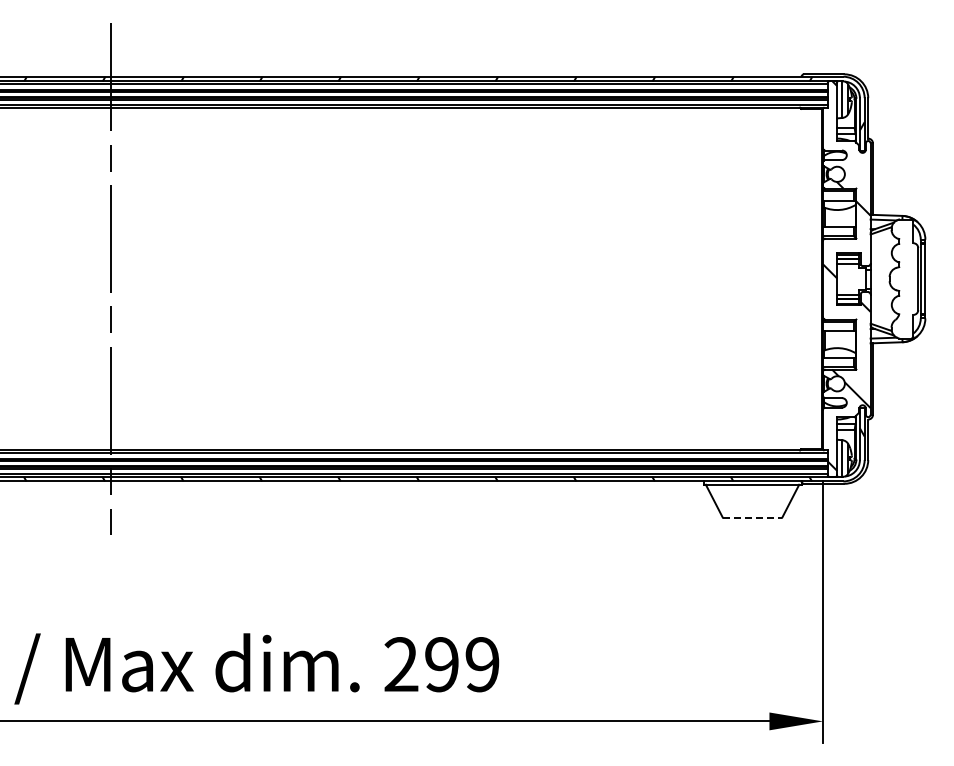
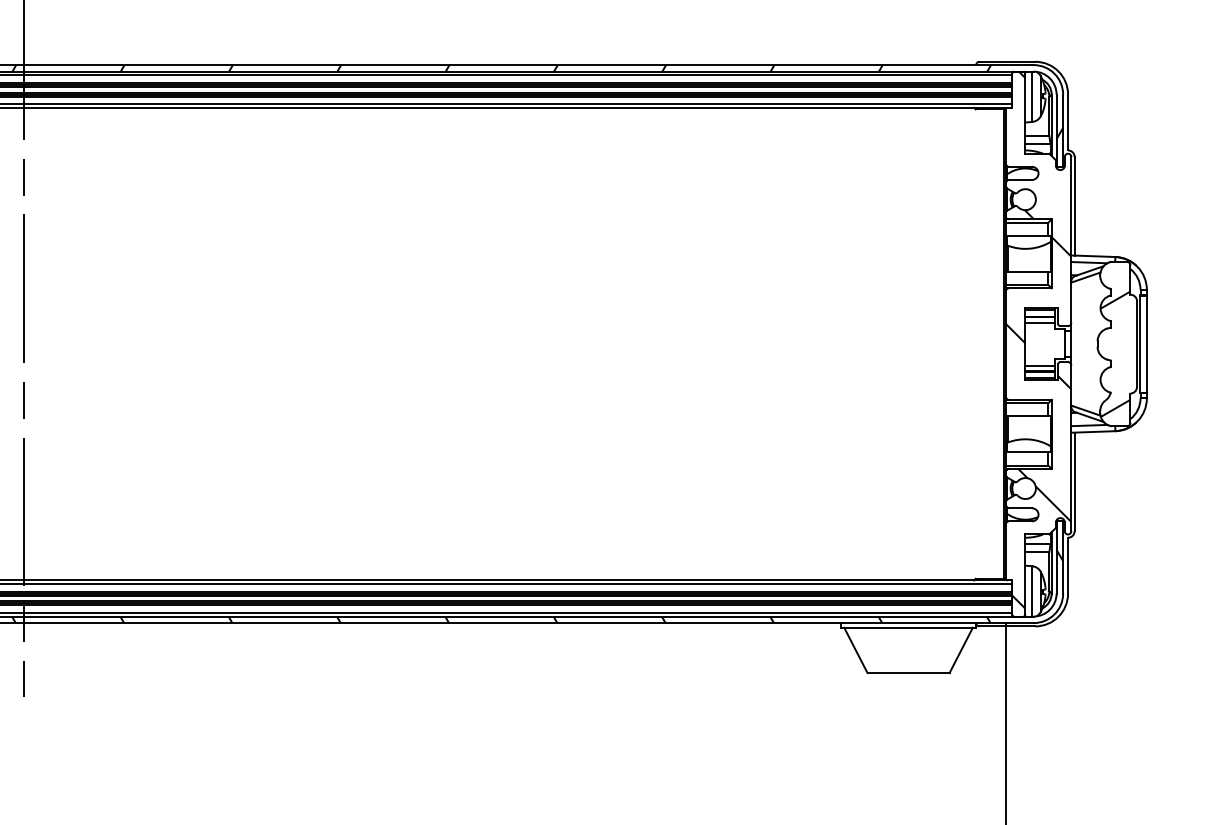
hatch: (902, 285) -> (1115, 352), added
line: (752, 517) -> (908, 672), dashed -> solid

